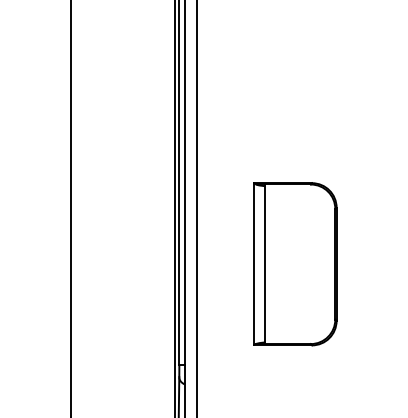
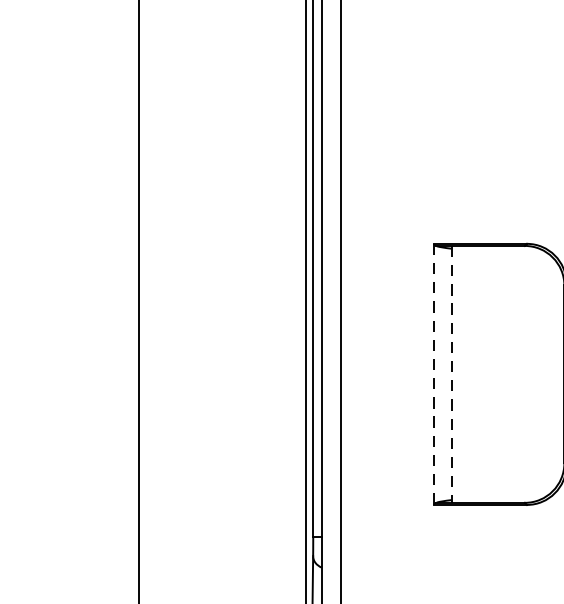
line: (254, 264) -> (434, 374), solid -> dashed
line: (265, 264) -> (451, 374), solid -> dashed

